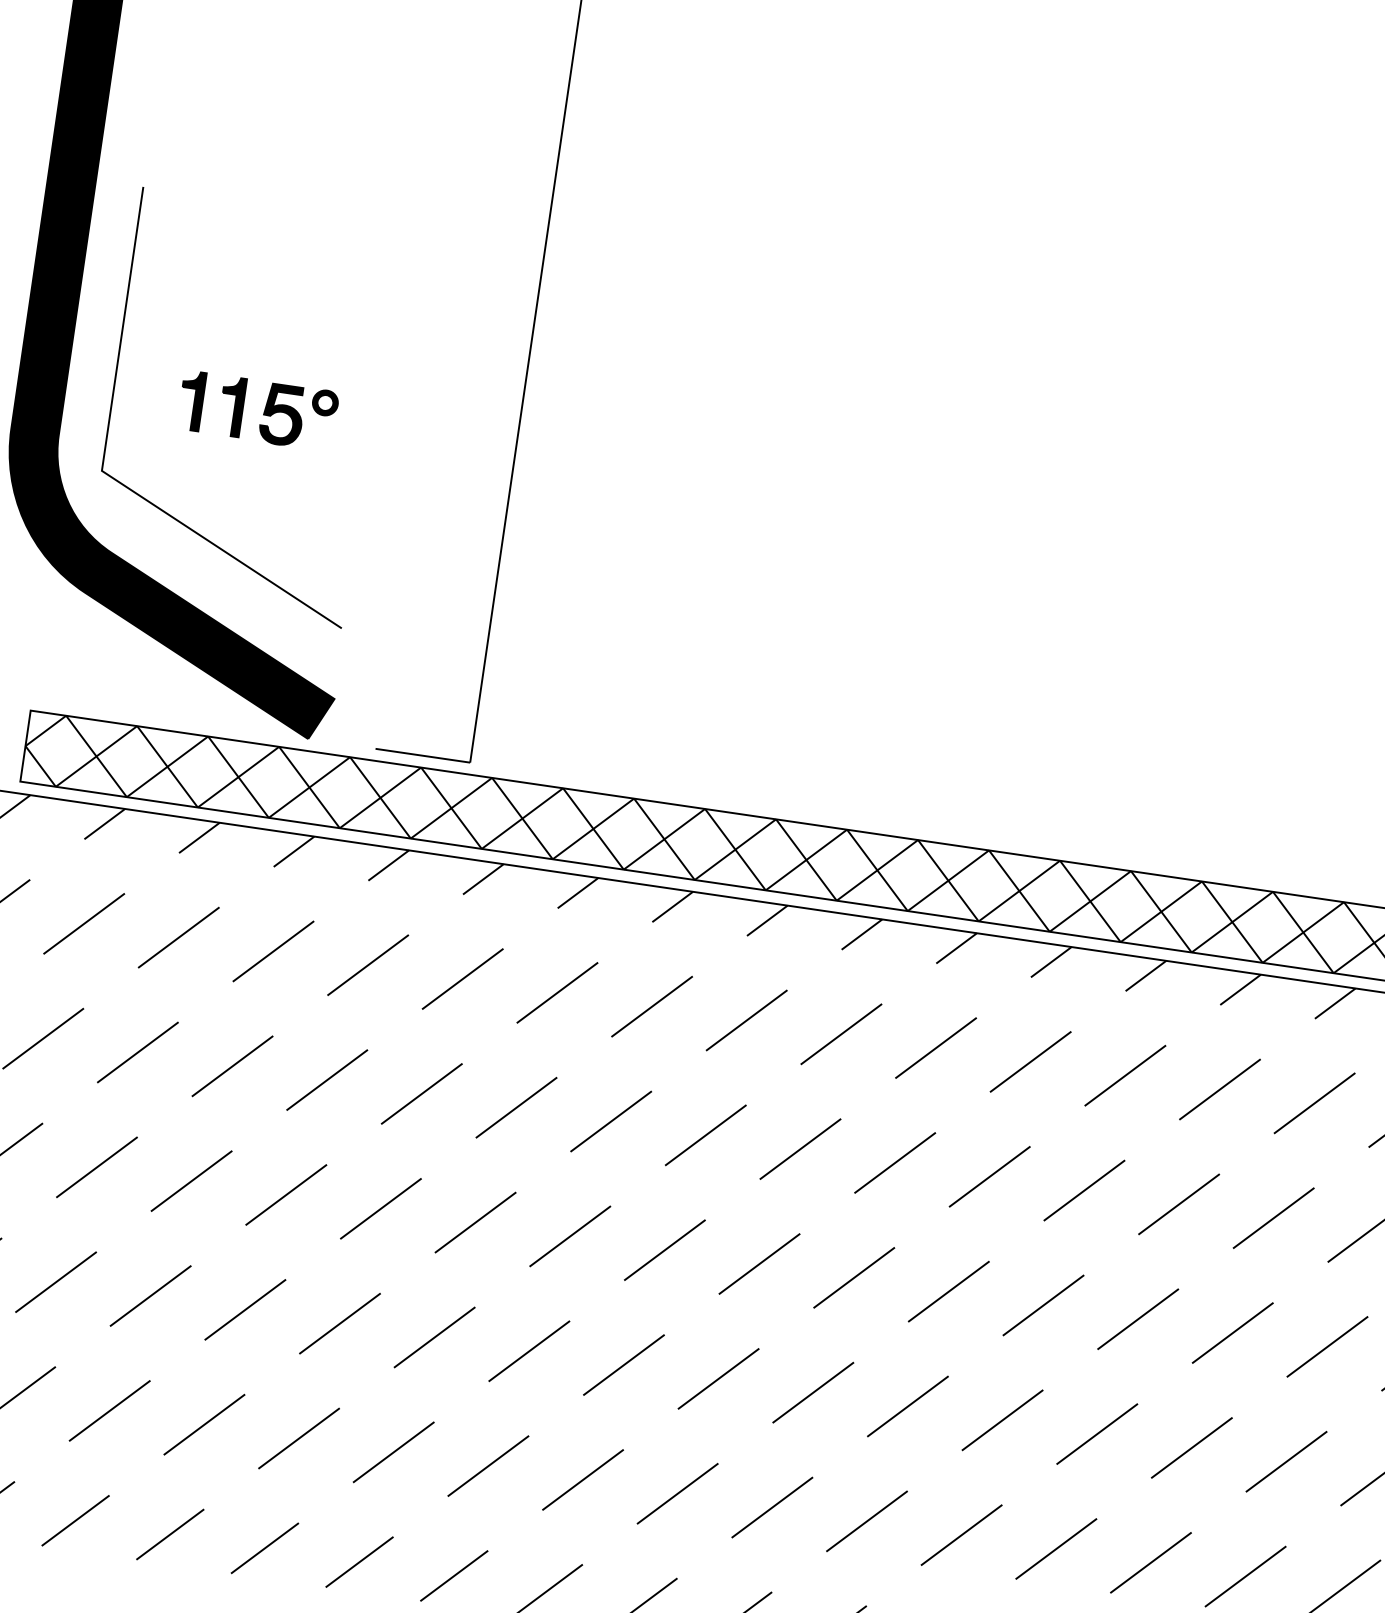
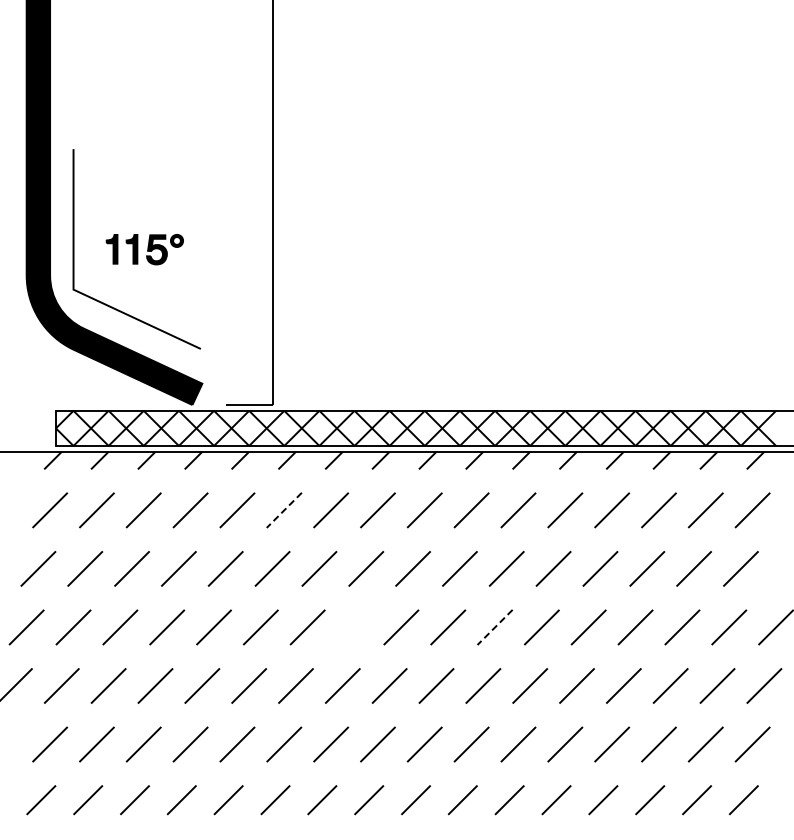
line: (463, 979) -> (284, 510), solid -> dashed
line: (570, 1236) -> (354, 627), removed
line: (855, 1278) -> (495, 627), solid -> dashed

